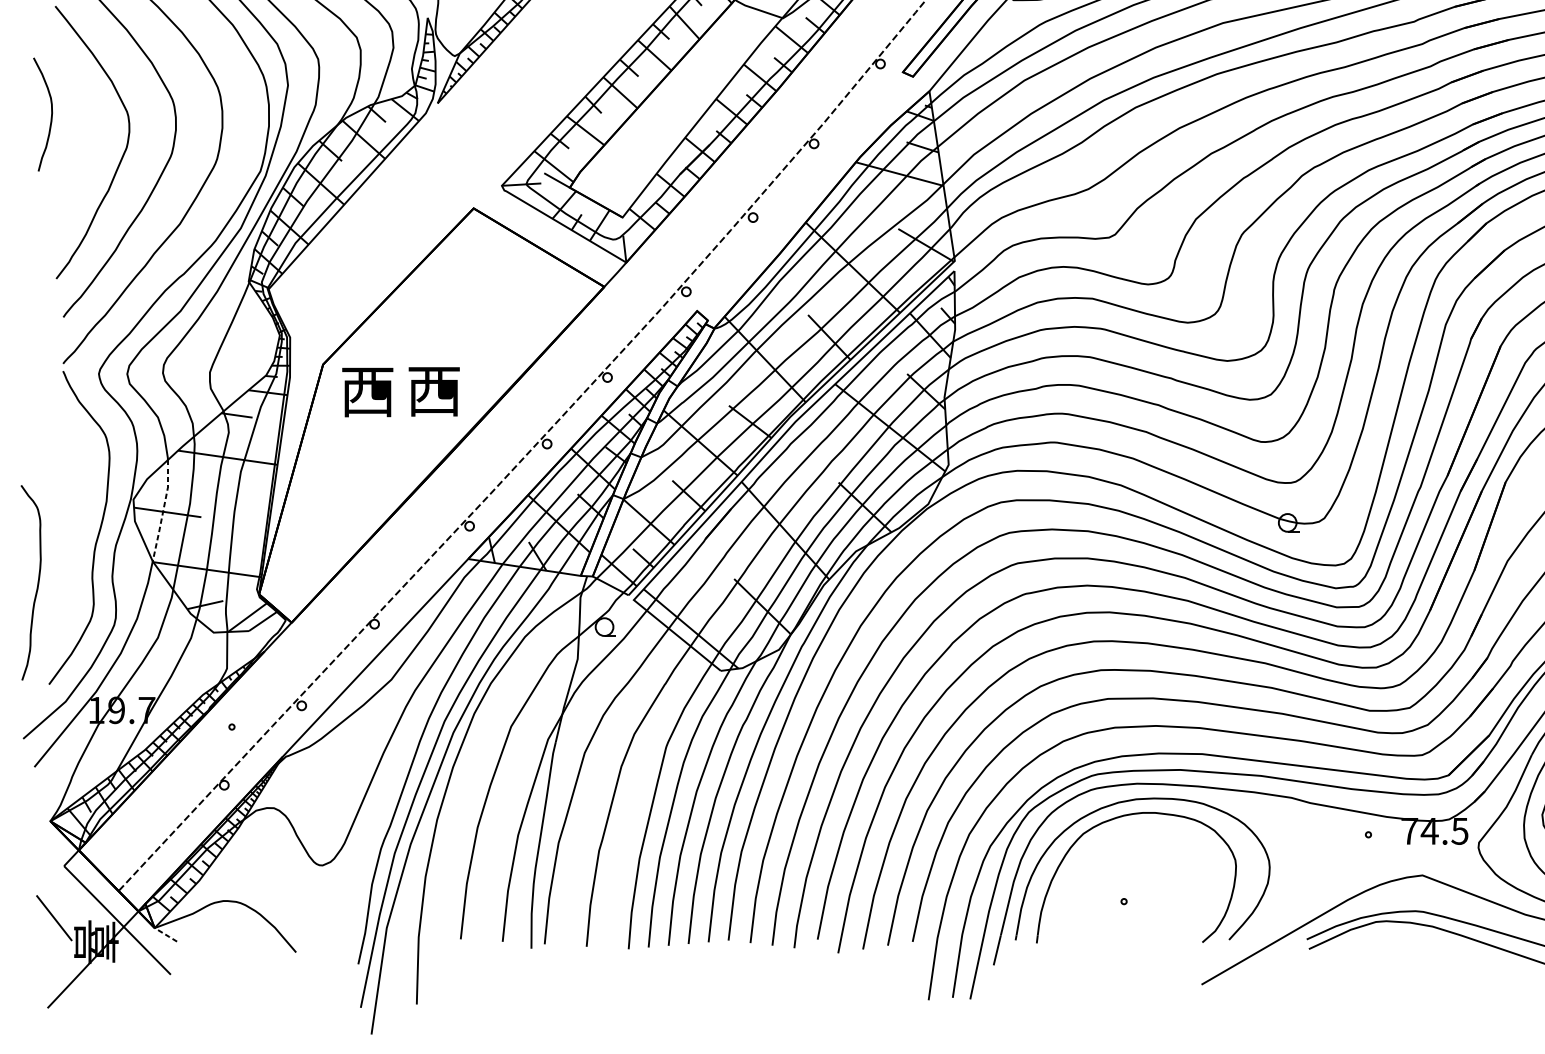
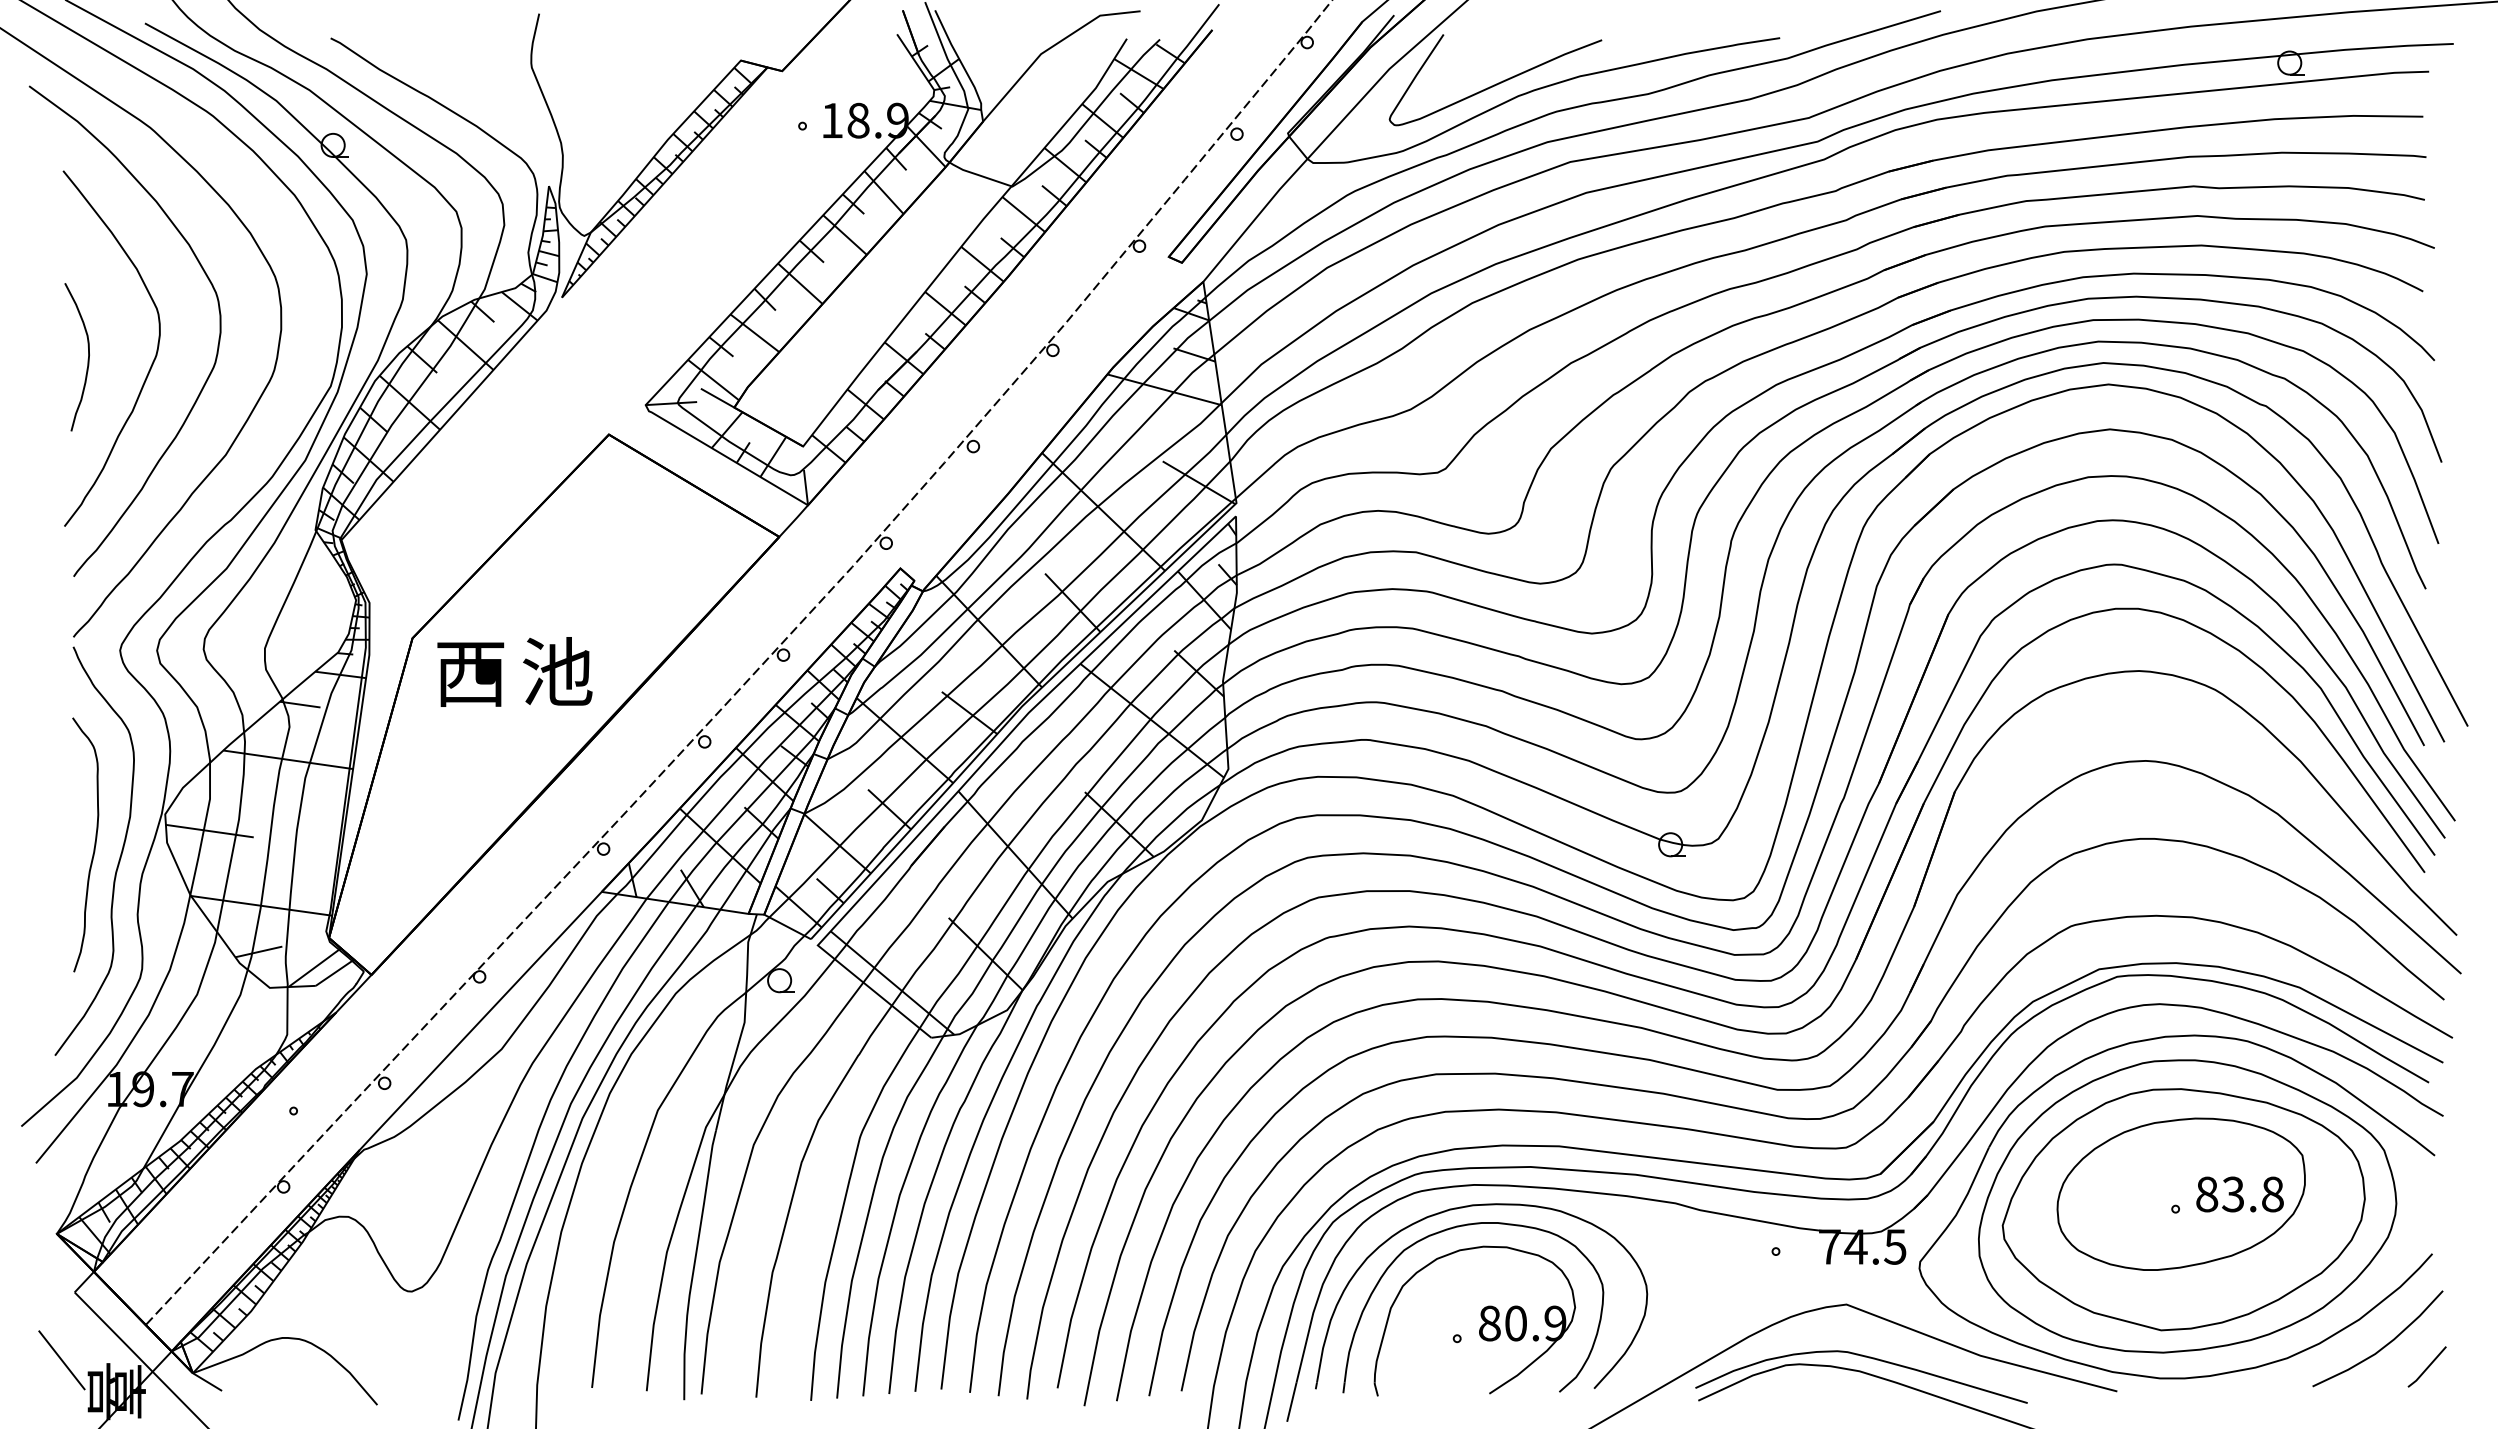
curve: (50, 116) -> (87, 359), moved
text: (434, 390) -> (557, 671), 西 -> 池
line: (163, 510) -> (204, 828), dashed -> solid
curve: (37, 585) -> (93, 848), moved
part: (1142, 886) -> (1481, 1318), added
line: (165, 935) -> (207, 1382), dashed -> solid

